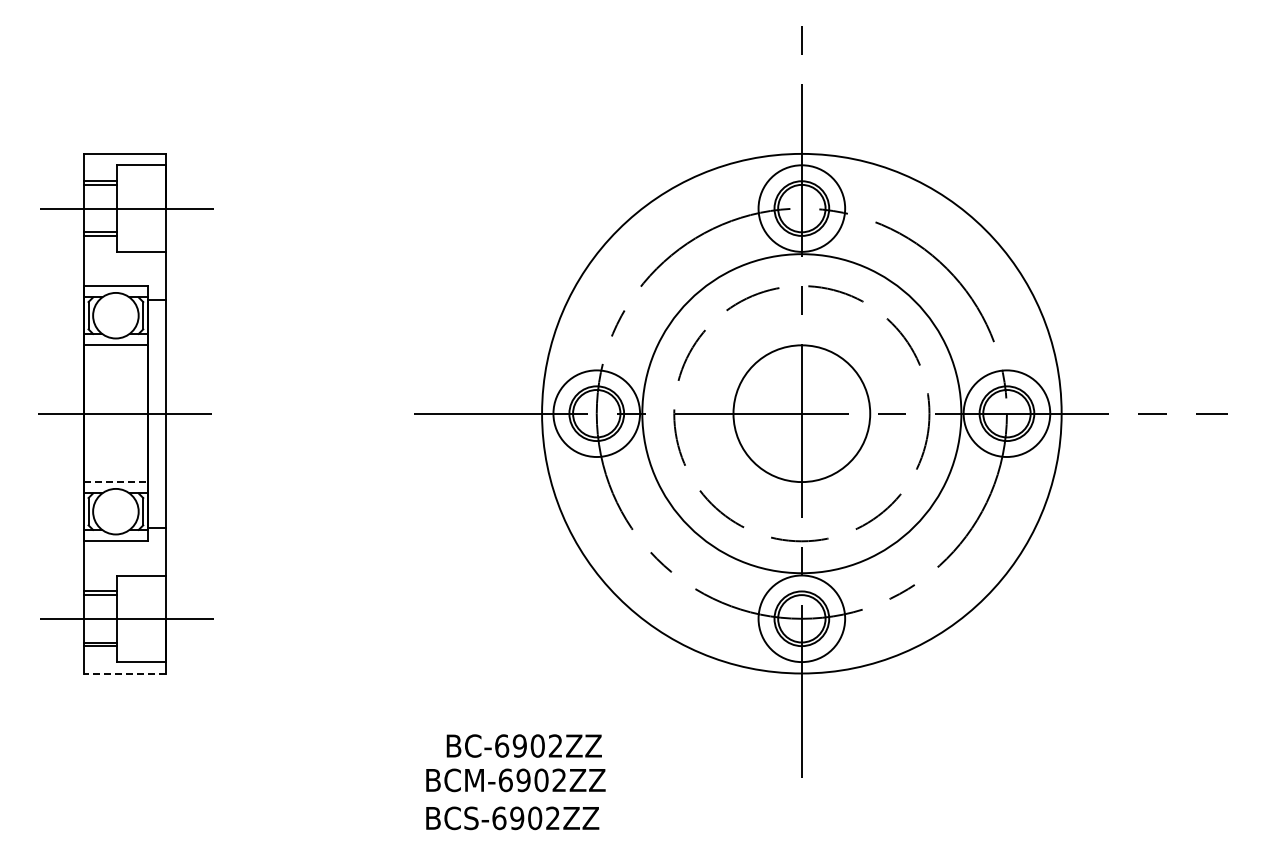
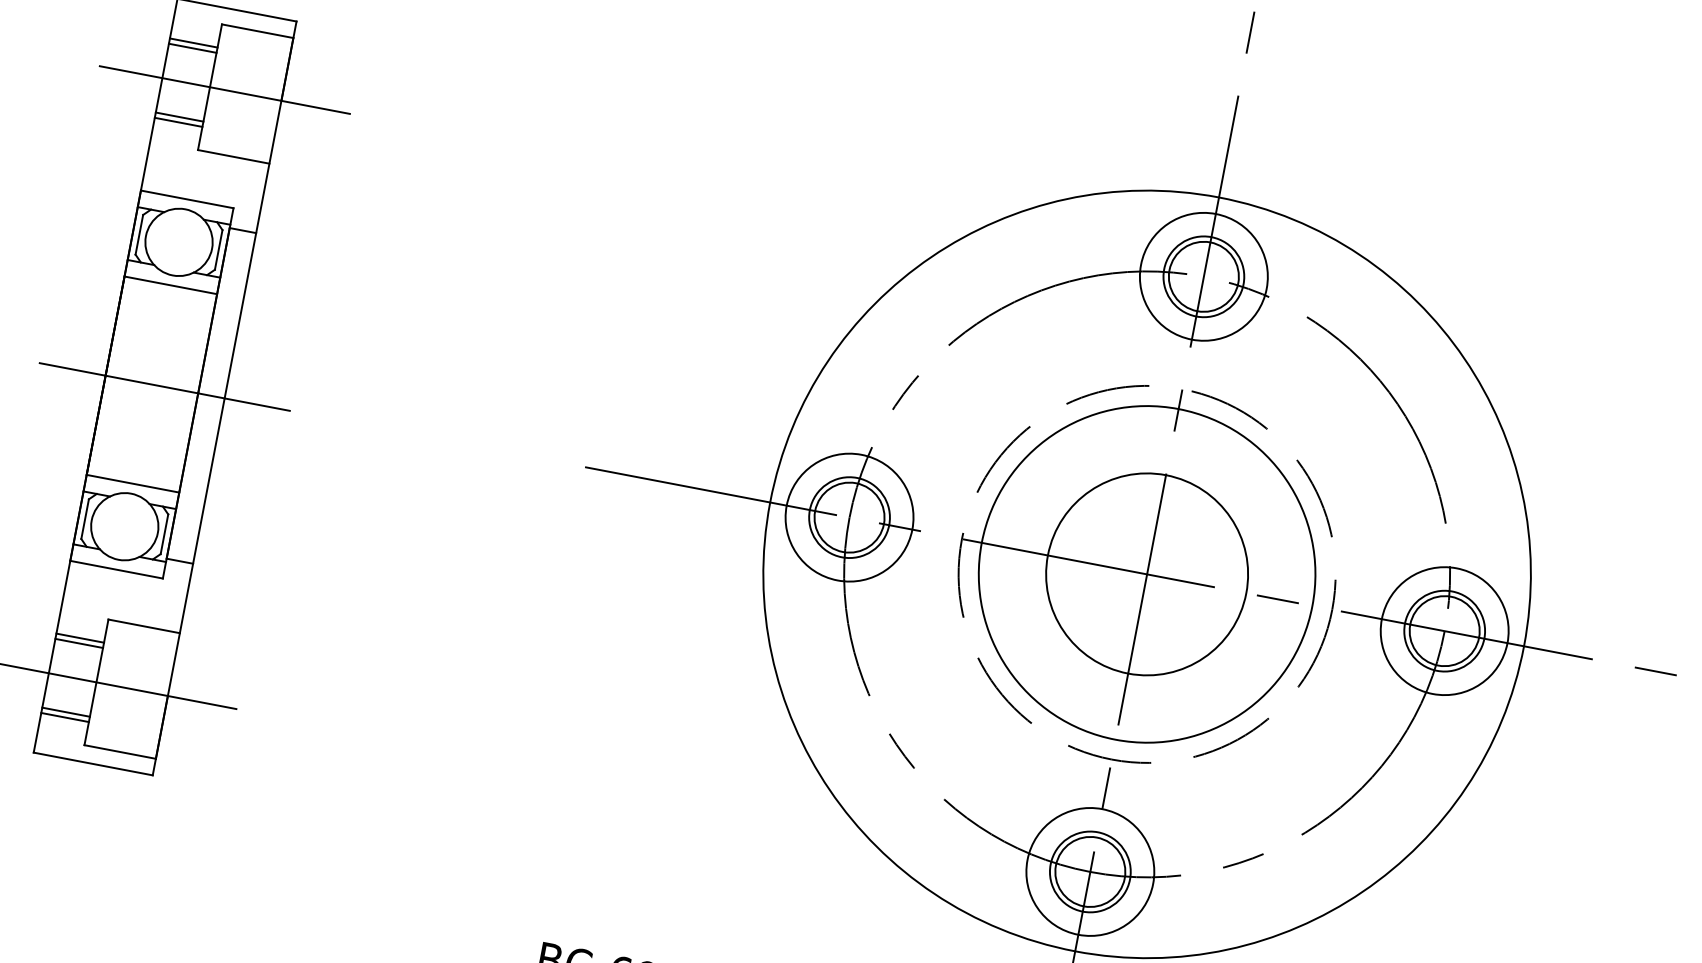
circle: (801, 413) -> (1146, 574), size x0.71
line: (115, 482) -> (132, 484), dashed -> solid
line: (124, 673) -> (92, 763), dashed -> solid

